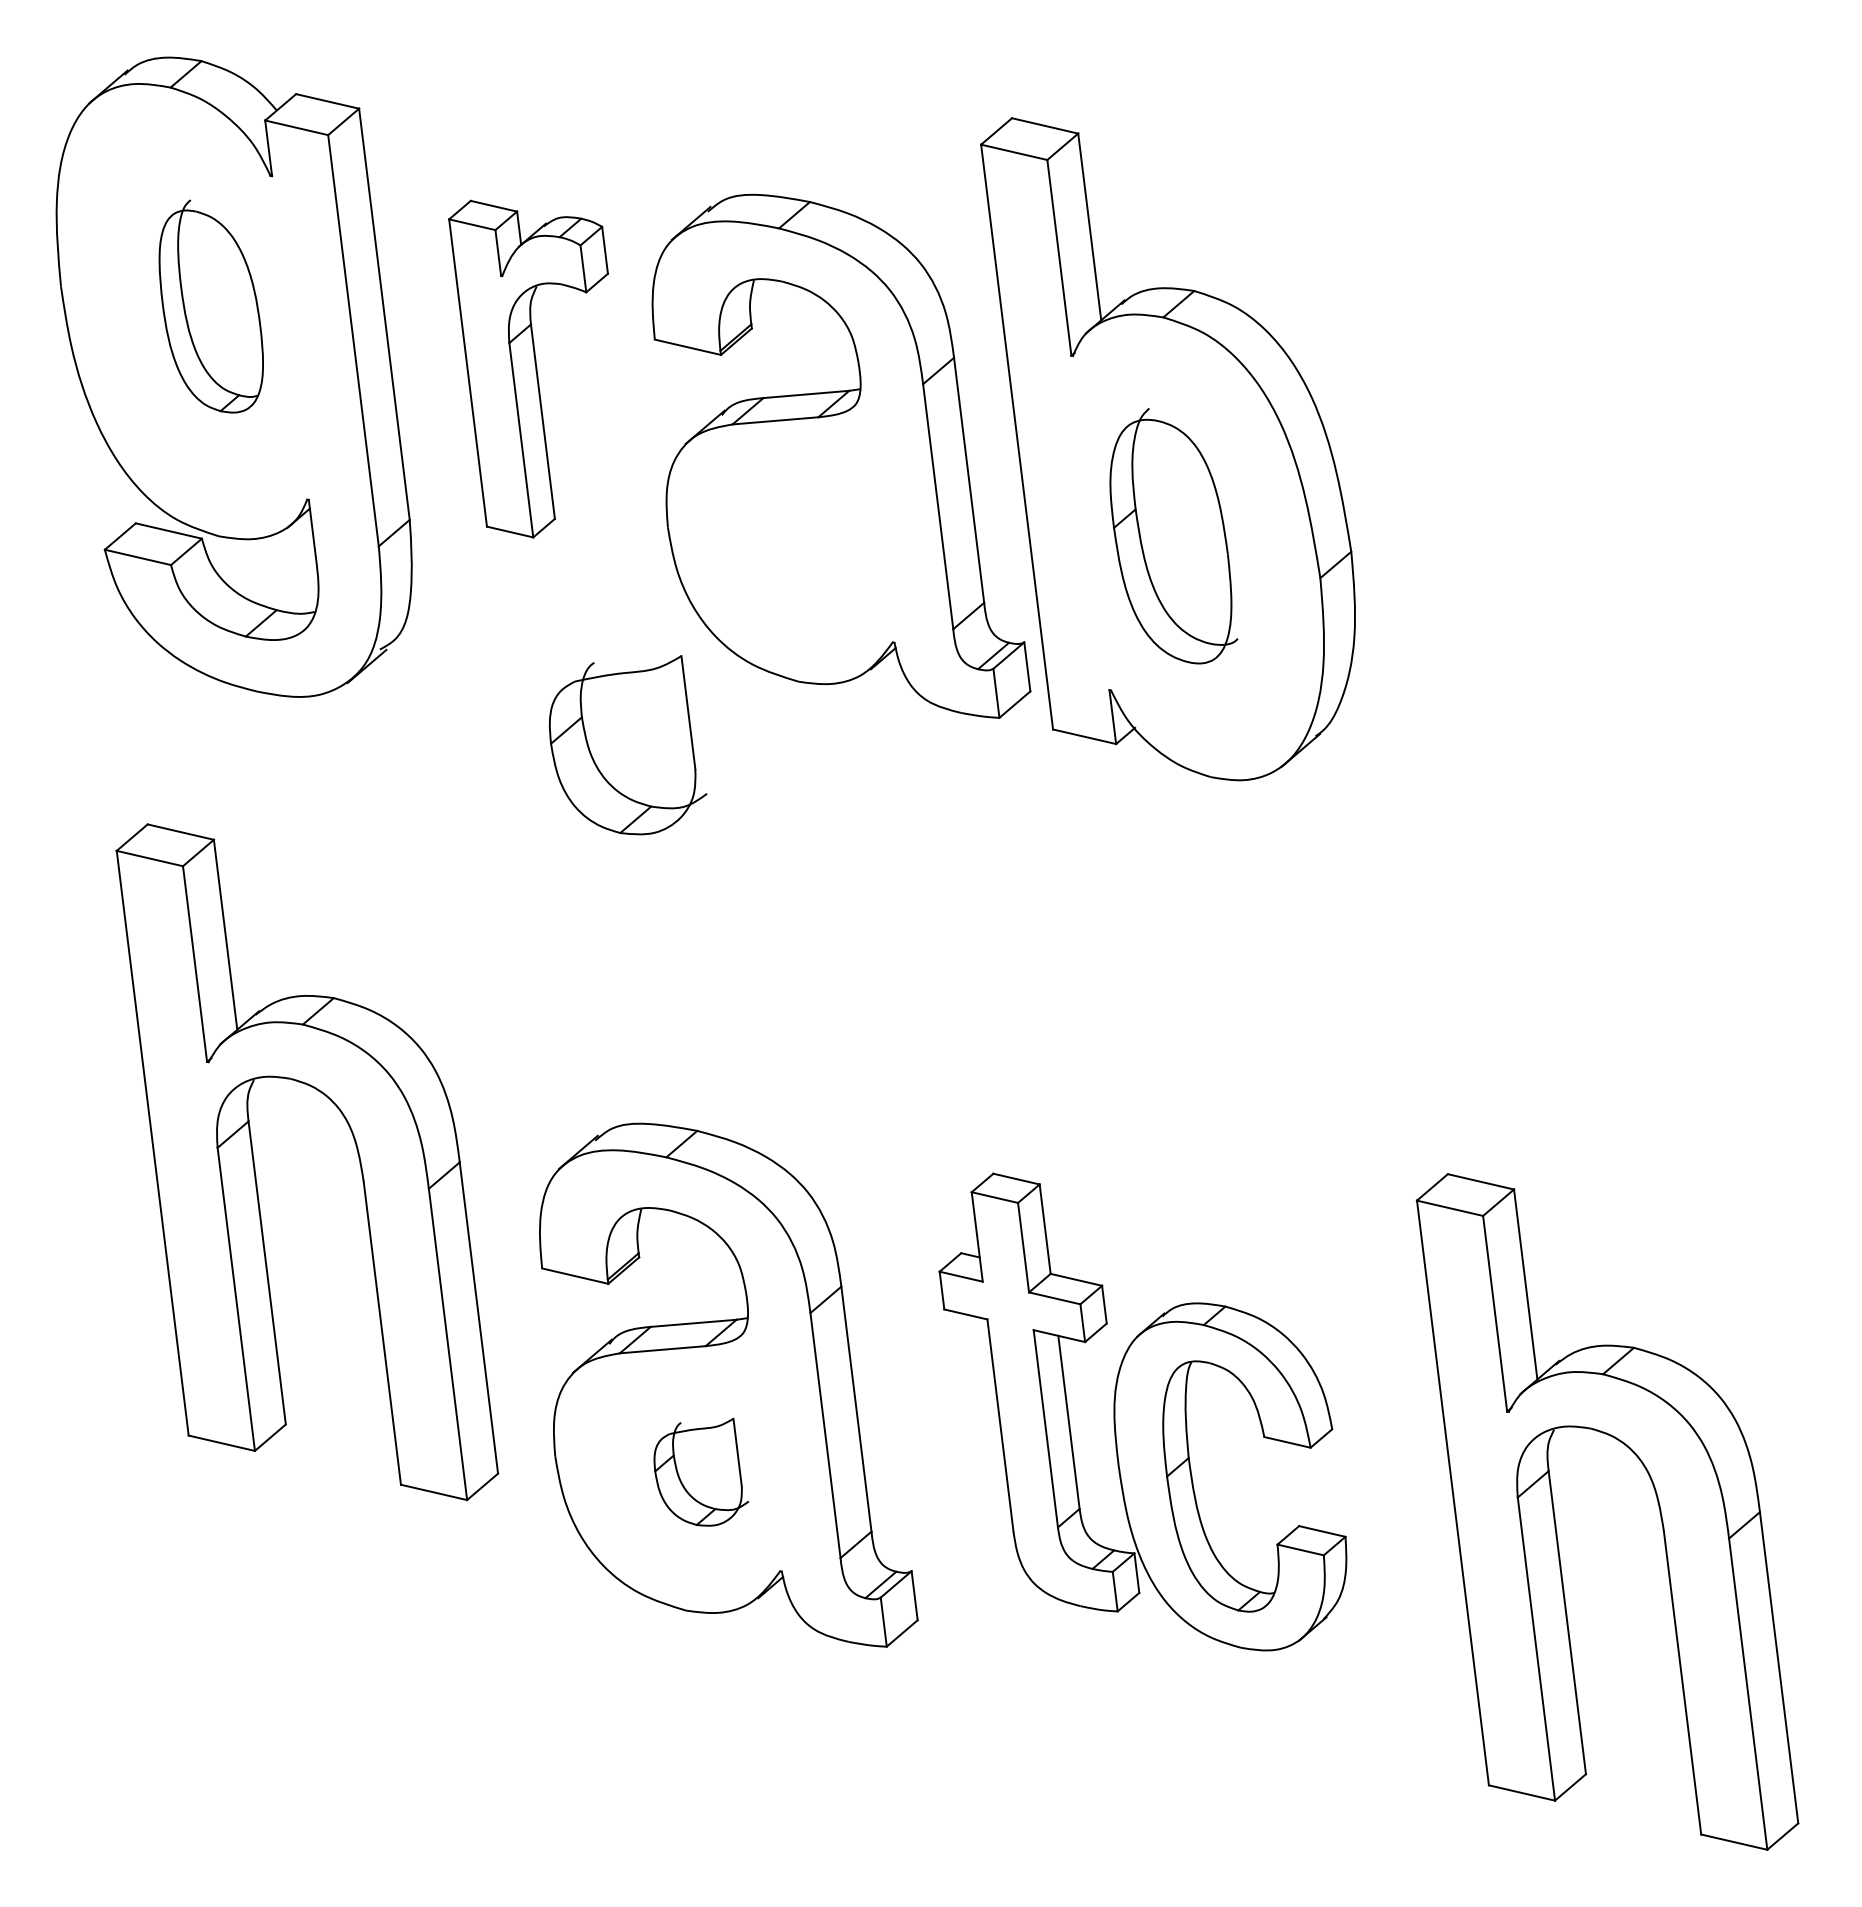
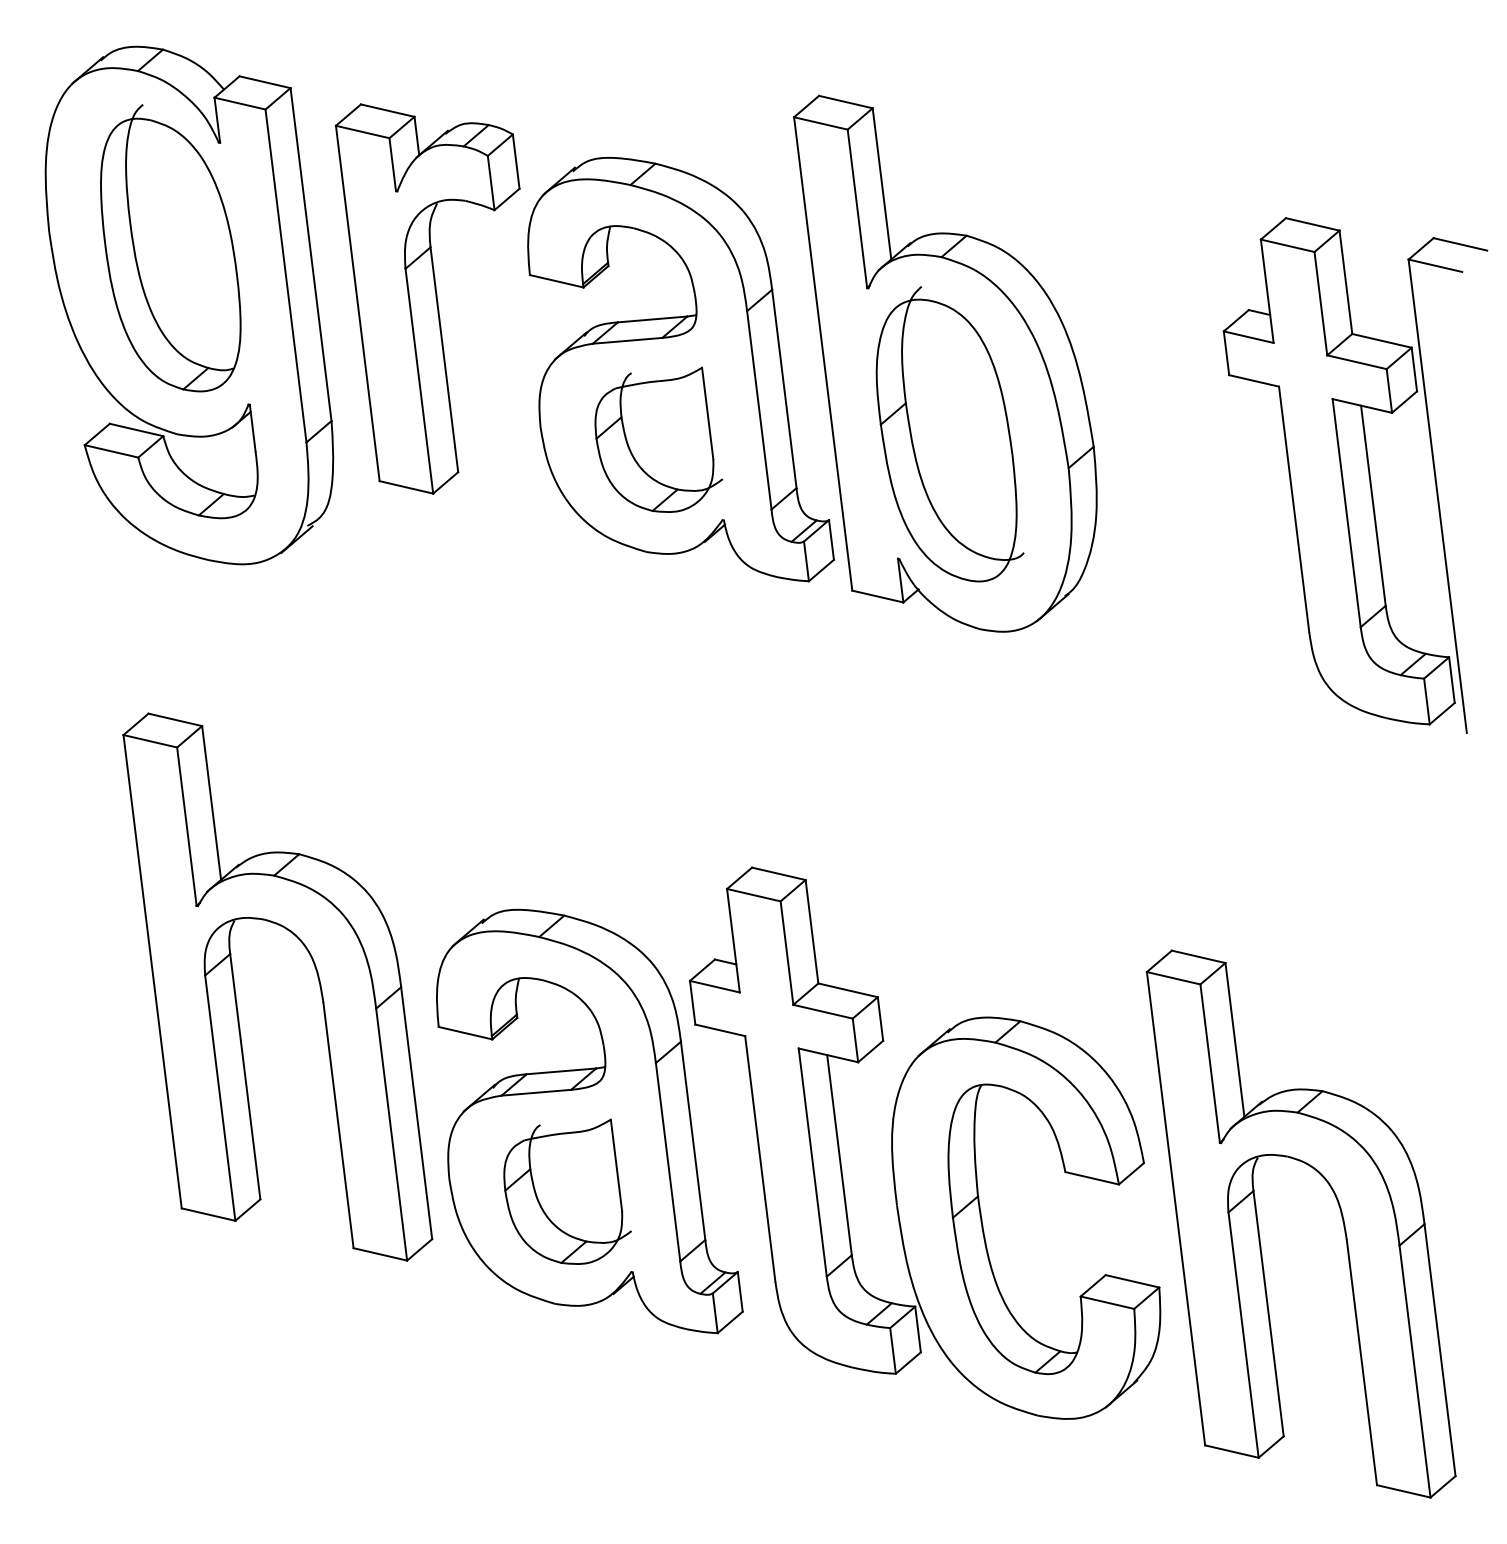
part: (211, 306) -> (171, 248), size x1.67
part: (528, 368) -> (427, 298), size x1.43
part: (1173, 535) -> (949, 433), size x1.43
part: (1674, 587) -> (1355, 475), added
part: (628, 745) -> (659, 440), moved
part: (357, 1154) -> (318, 980), moved
part: (1142, 1411) -> (924, 1142), size x1.43
part: (701, 1472) -> (567, 1192), size x1.67

